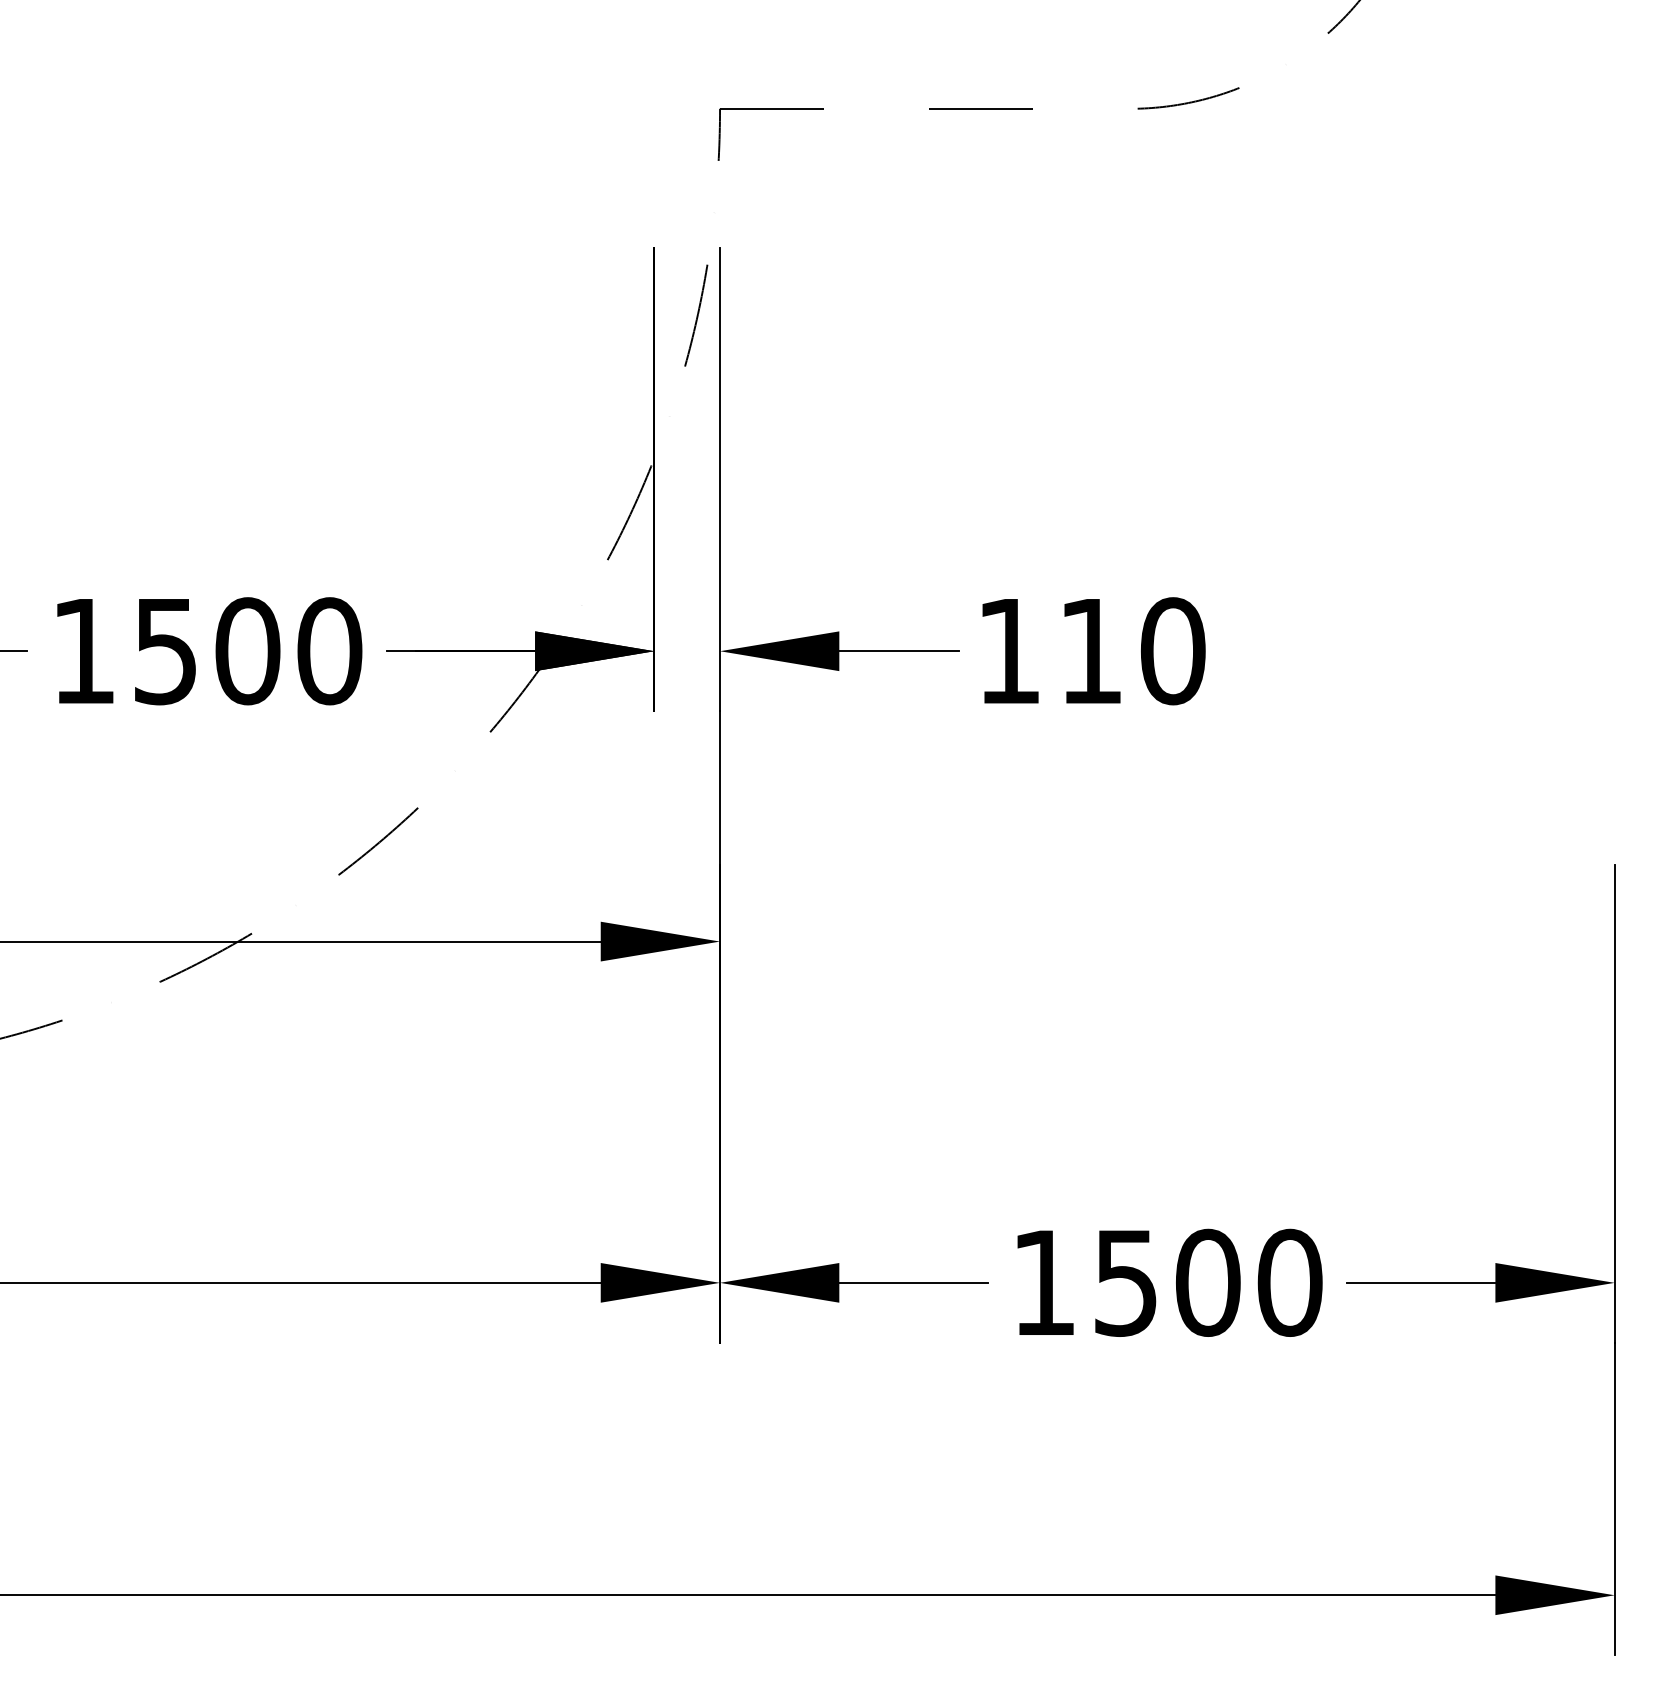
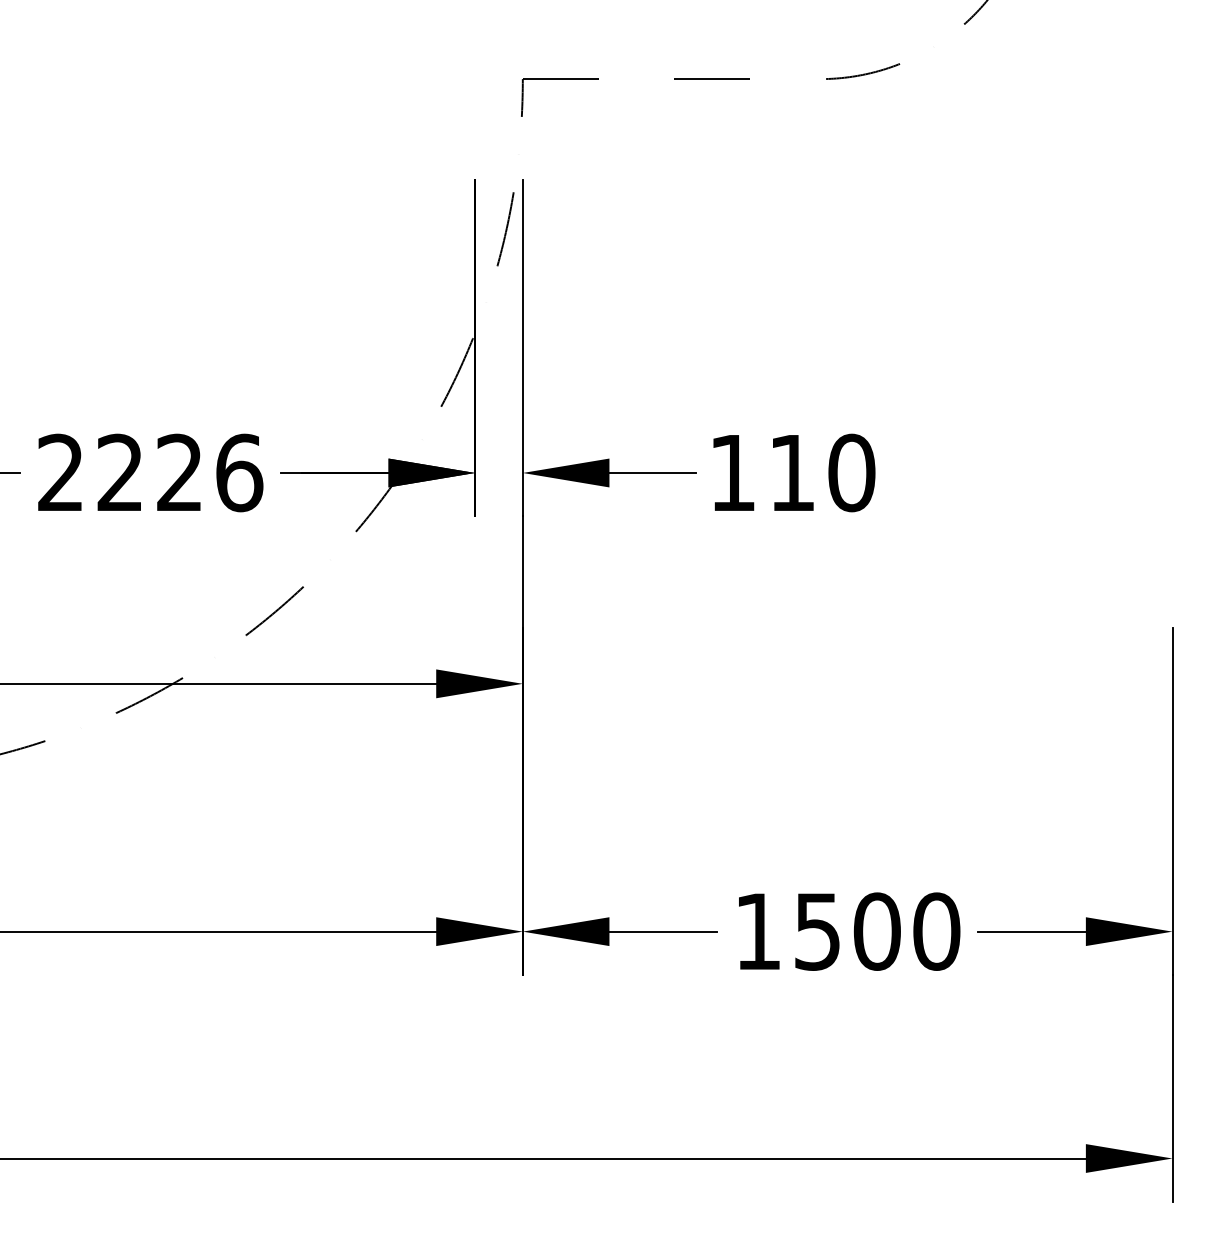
text: (207, 650) -> (150, 472), 1500 -> 2226

